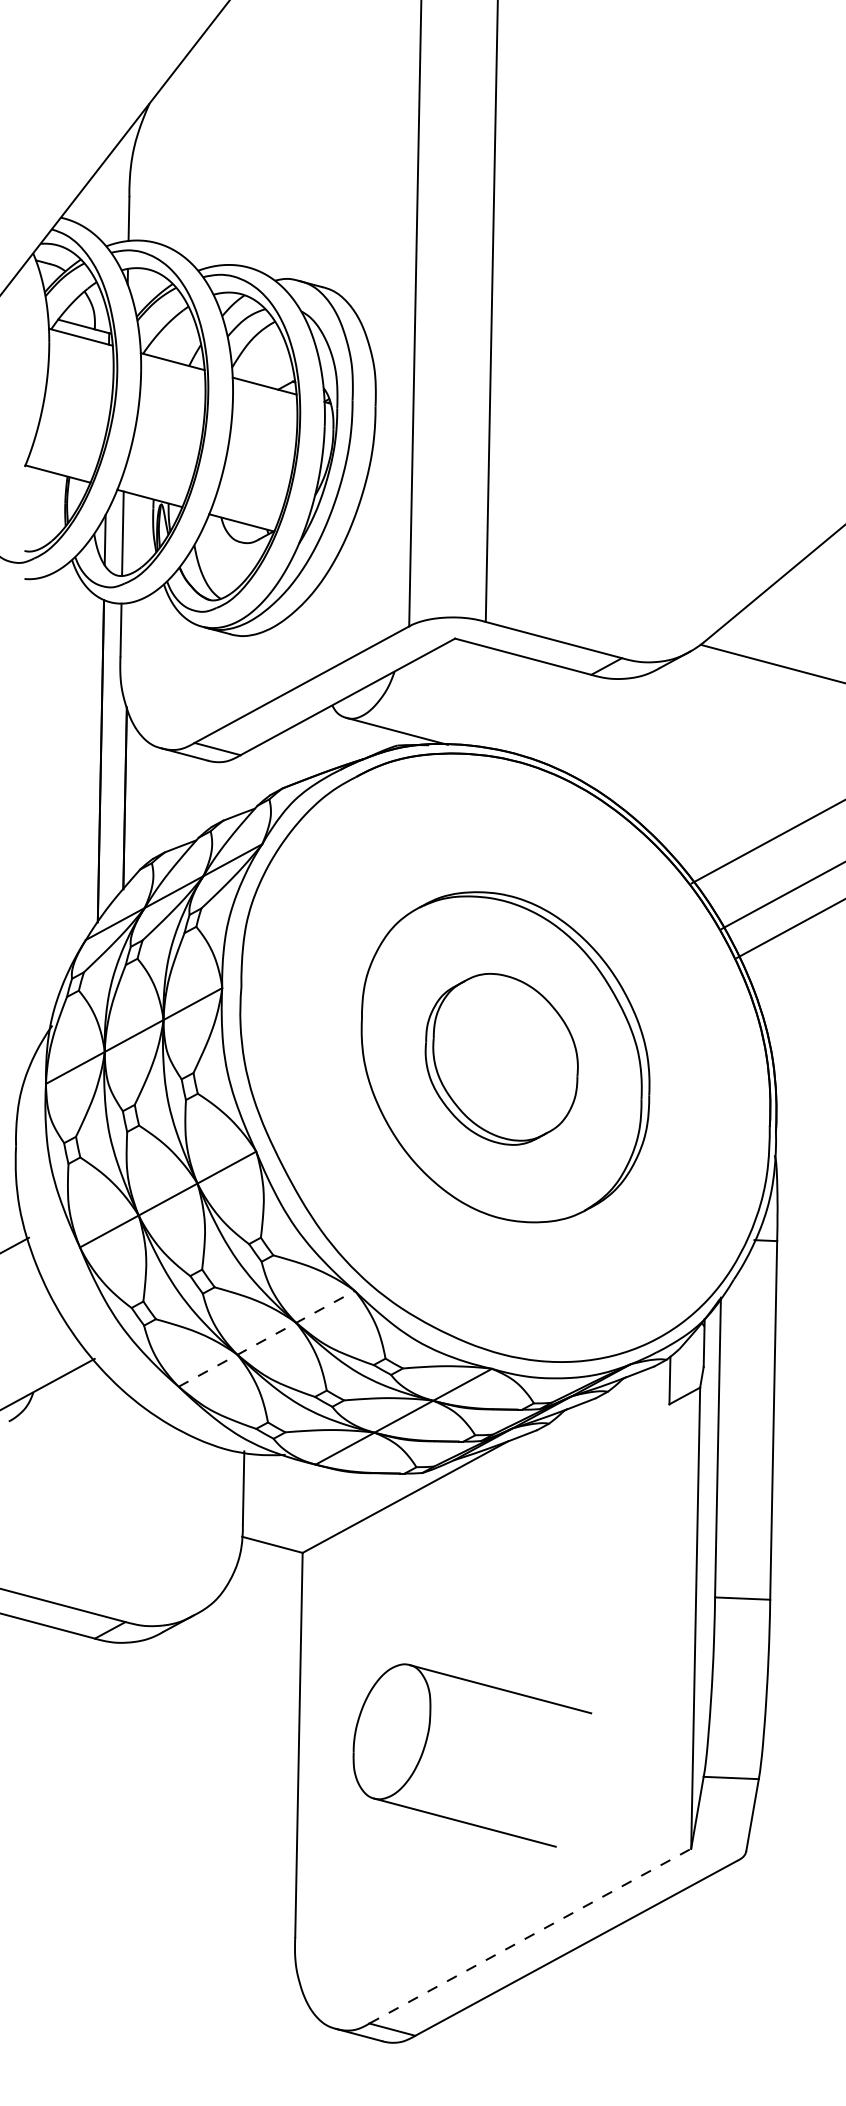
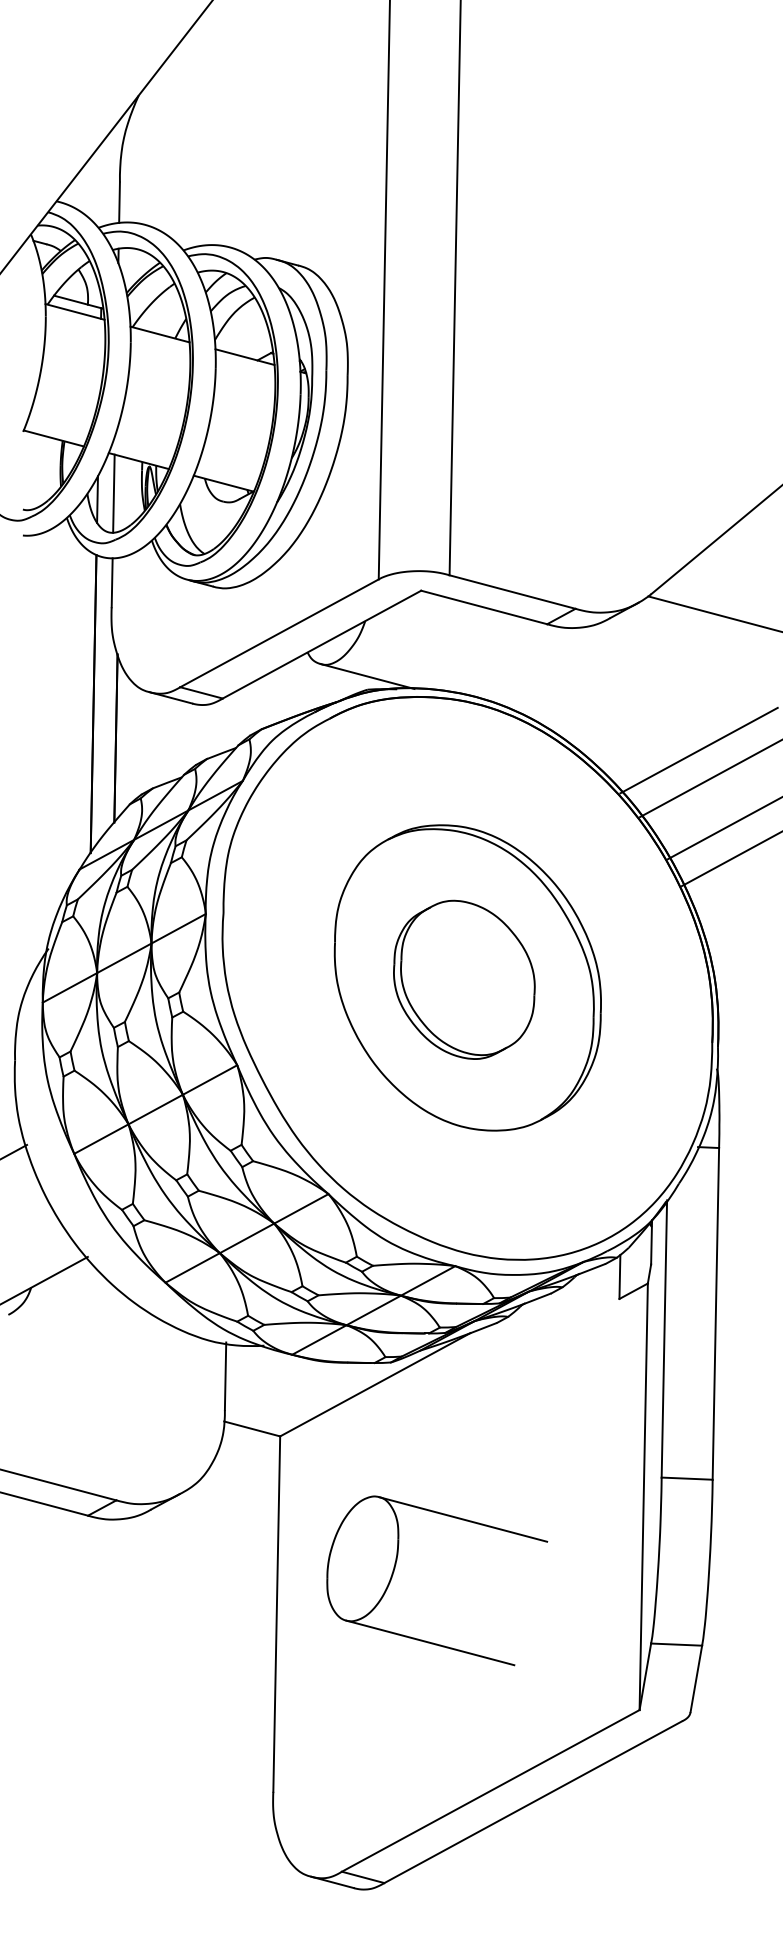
line: (754, 811) -> (698, 750), added
line: (267, 1338) -> (247, 1238), dashed -> solid
part: (427, 1742) -> (395, 1568), moved
line: (531, 1935) -> (491, 1790), dashed -> solid

